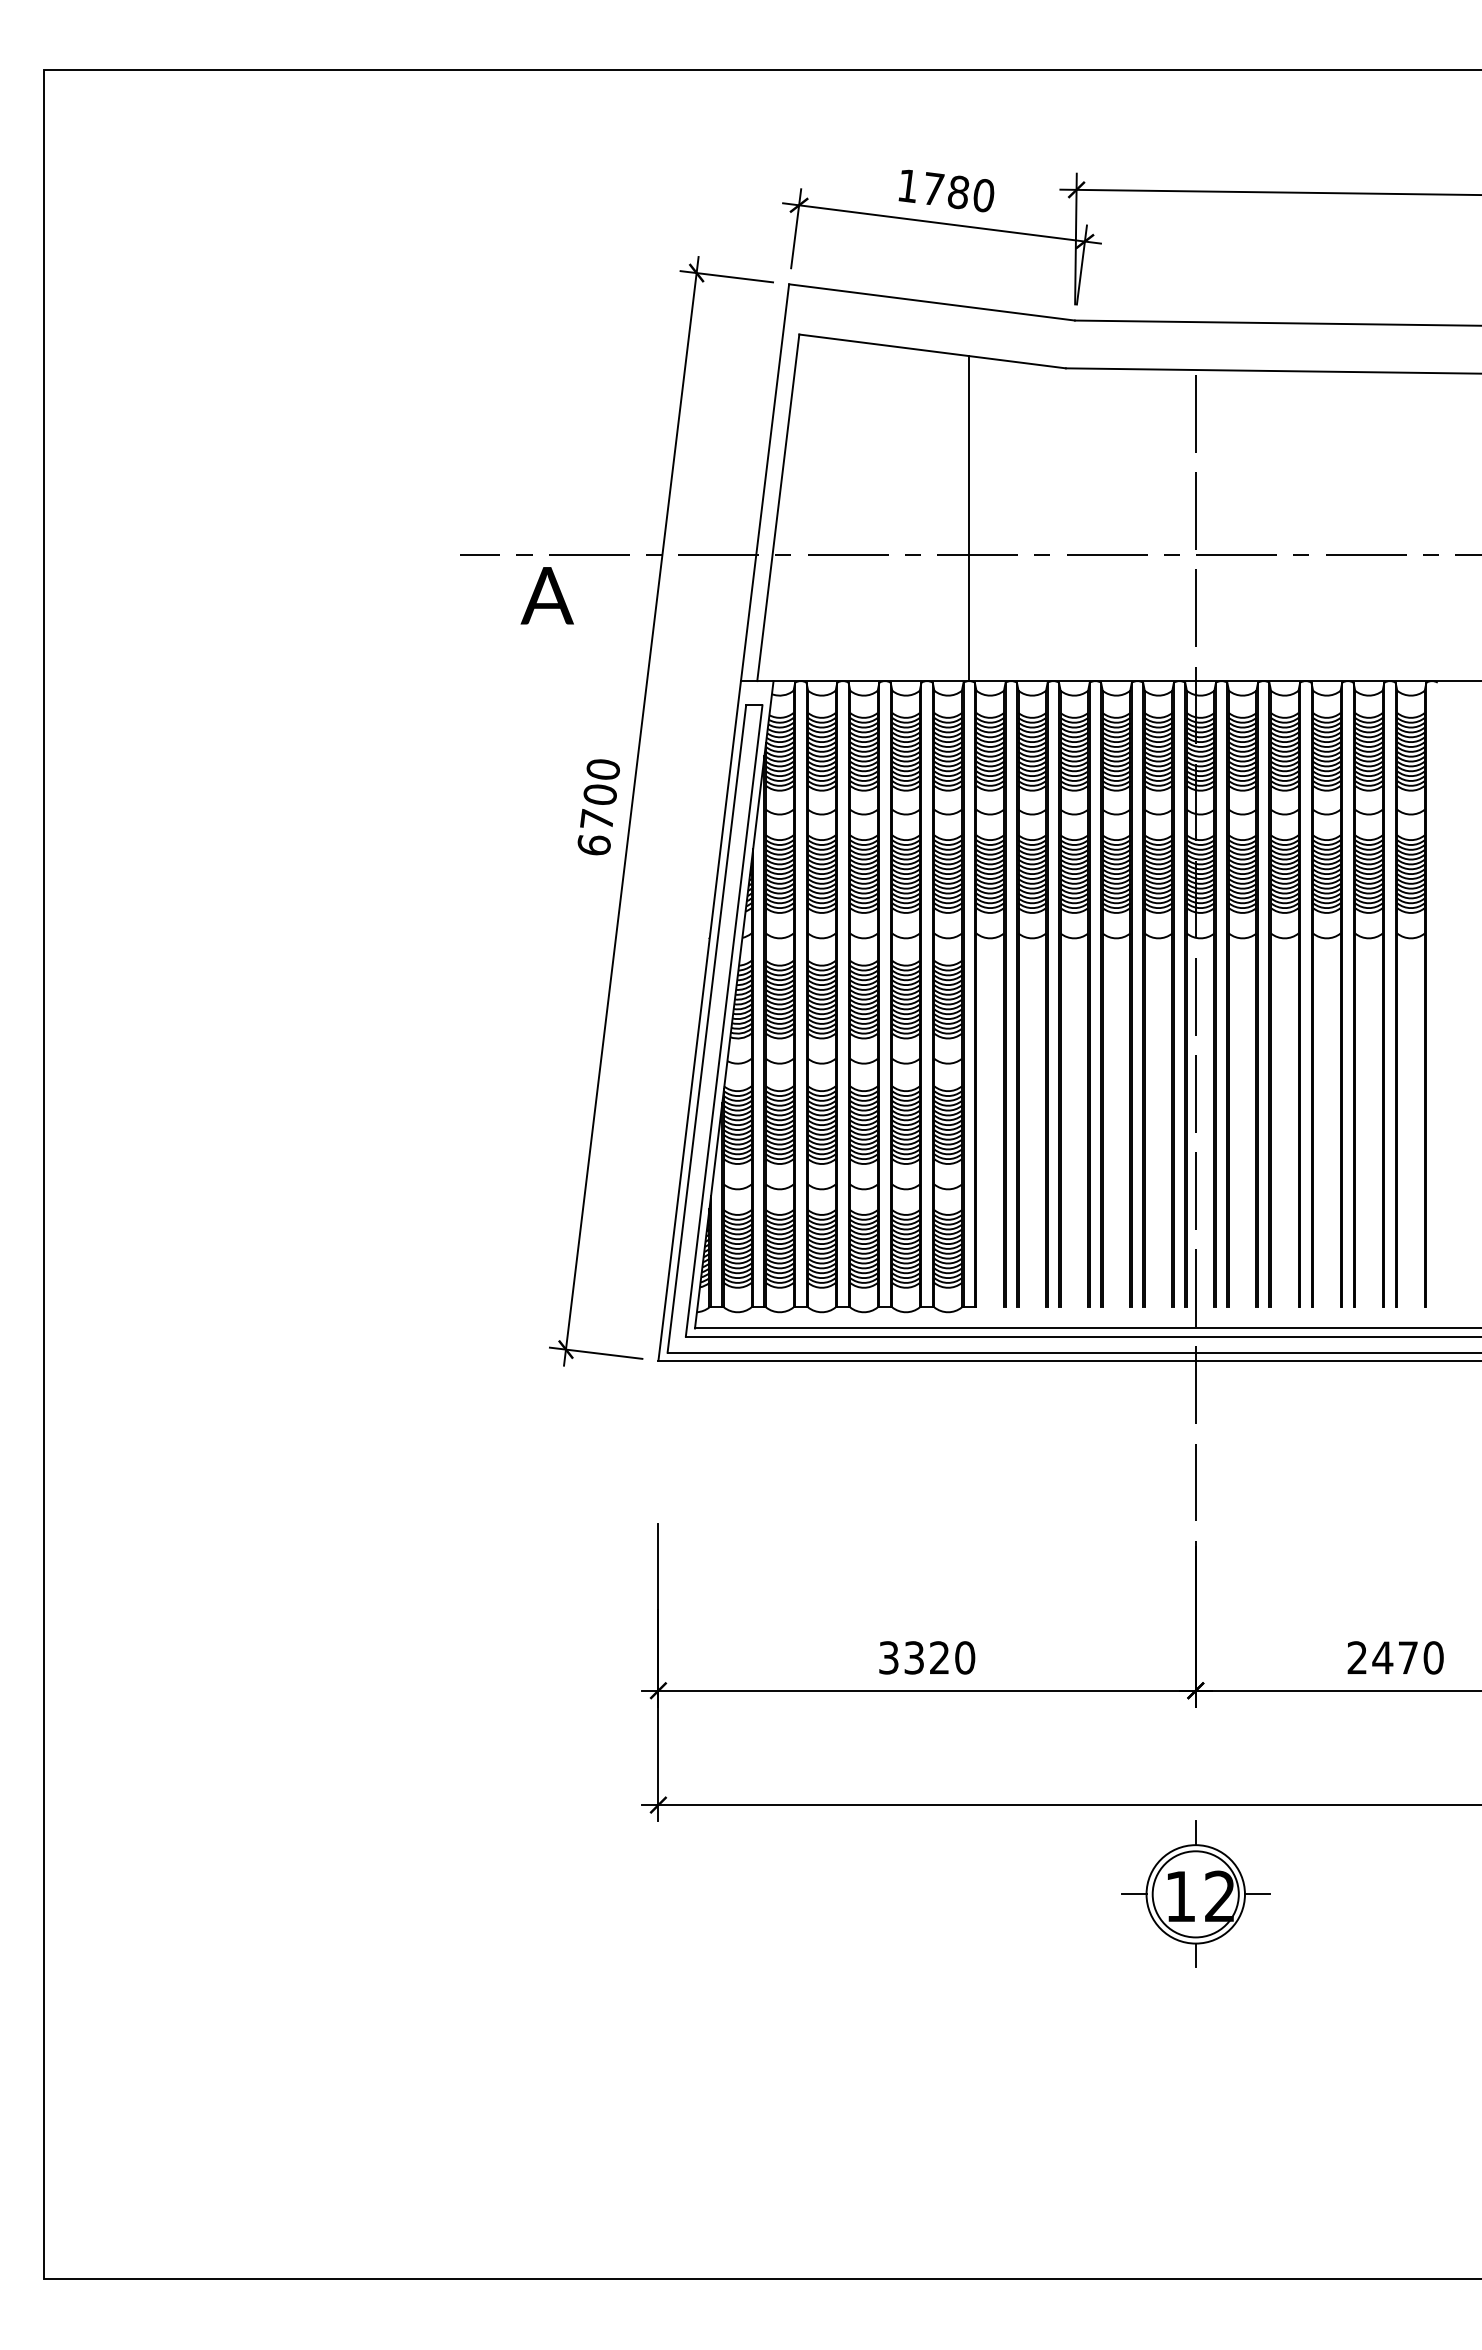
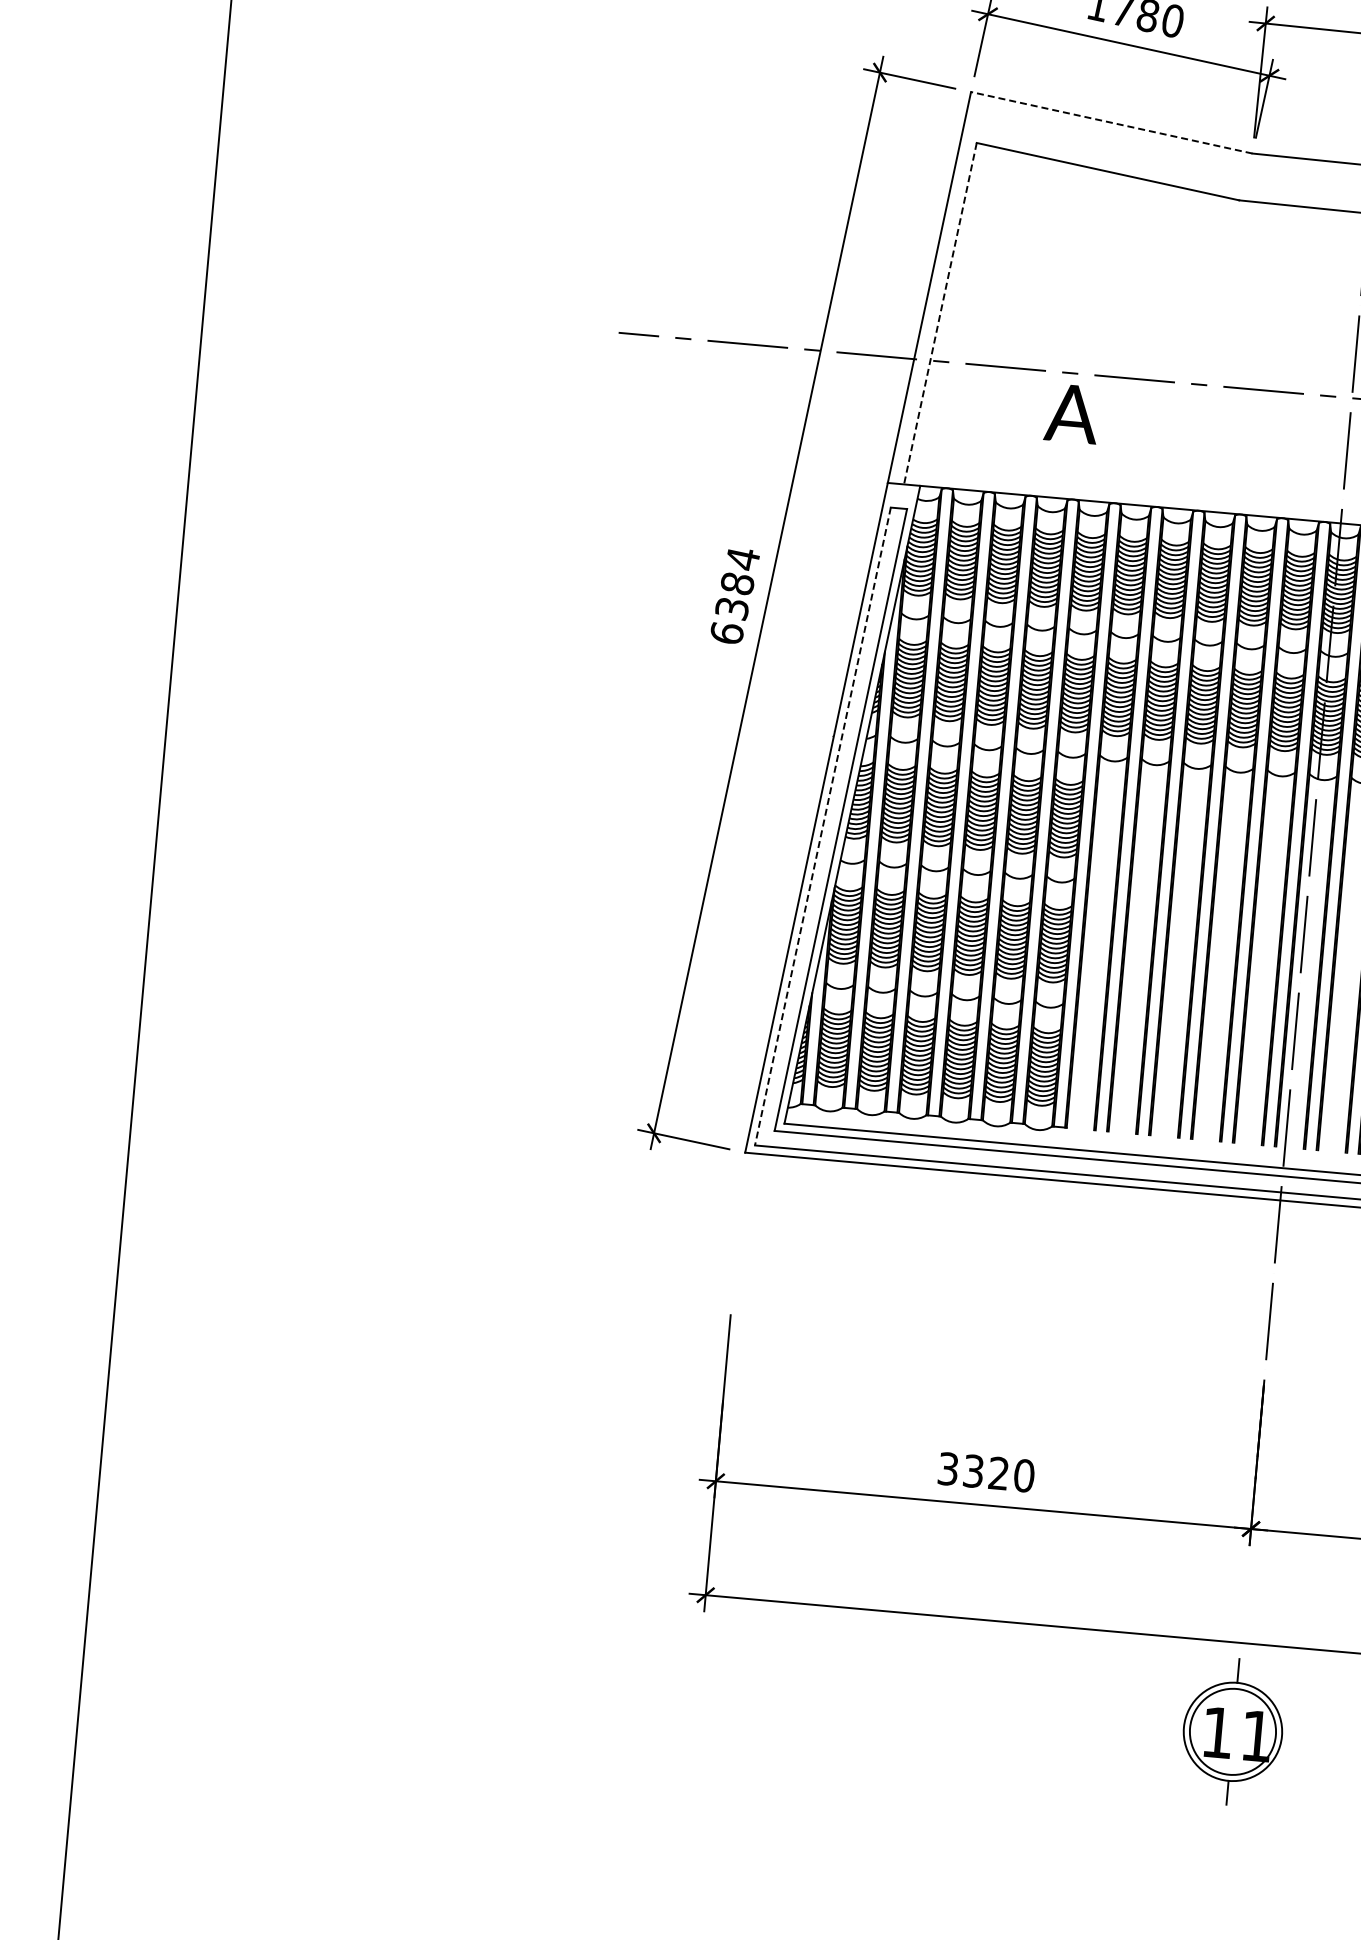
line: (931, 302) -> (1111, 122), solid -> dashed
line: (778, 507) -> (940, 313), solid -> dashed
line: (969, 518) -> (1129, 341), removed
text: (546, 595) -> (1071, 413), moved
text: (600, 795) -> (737, 584), 6700 -> 6384
line: (706, 1029) -> (822, 826), solid -> dashed
line: (1134, 1894) -> (1171, 1726), removed
line: (1257, 1894) -> (1294, 1737), removed
text: (1219, 1895) -> (1256, 1735), 12 -> 11

